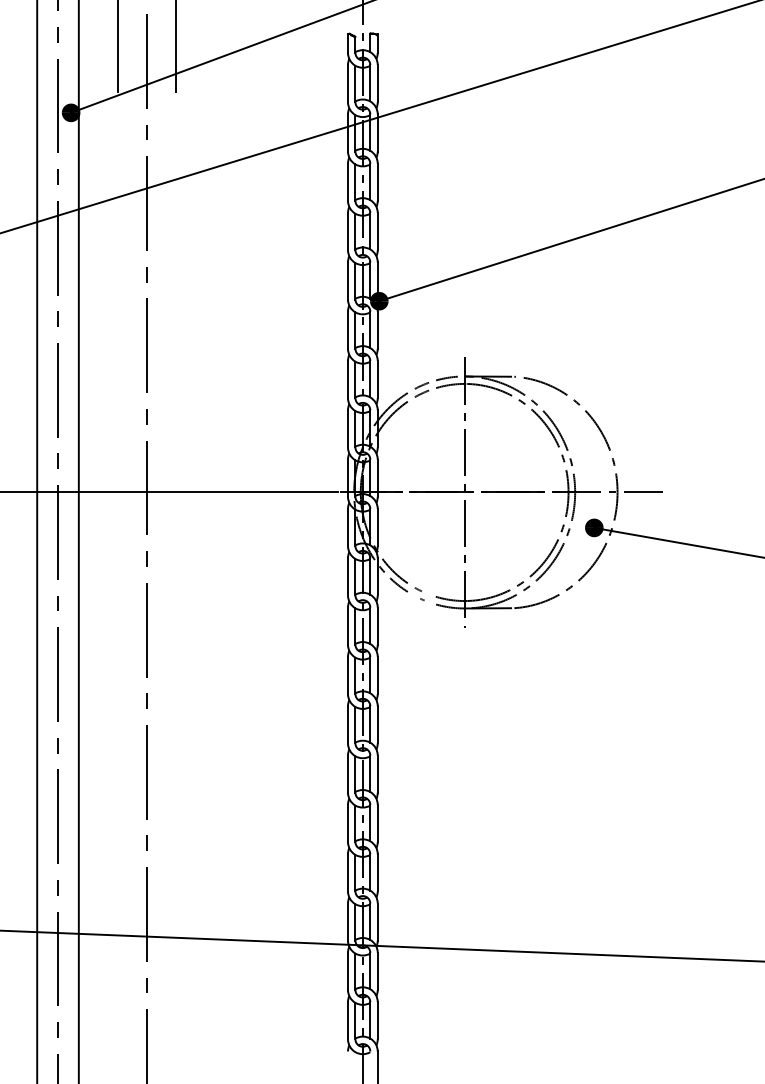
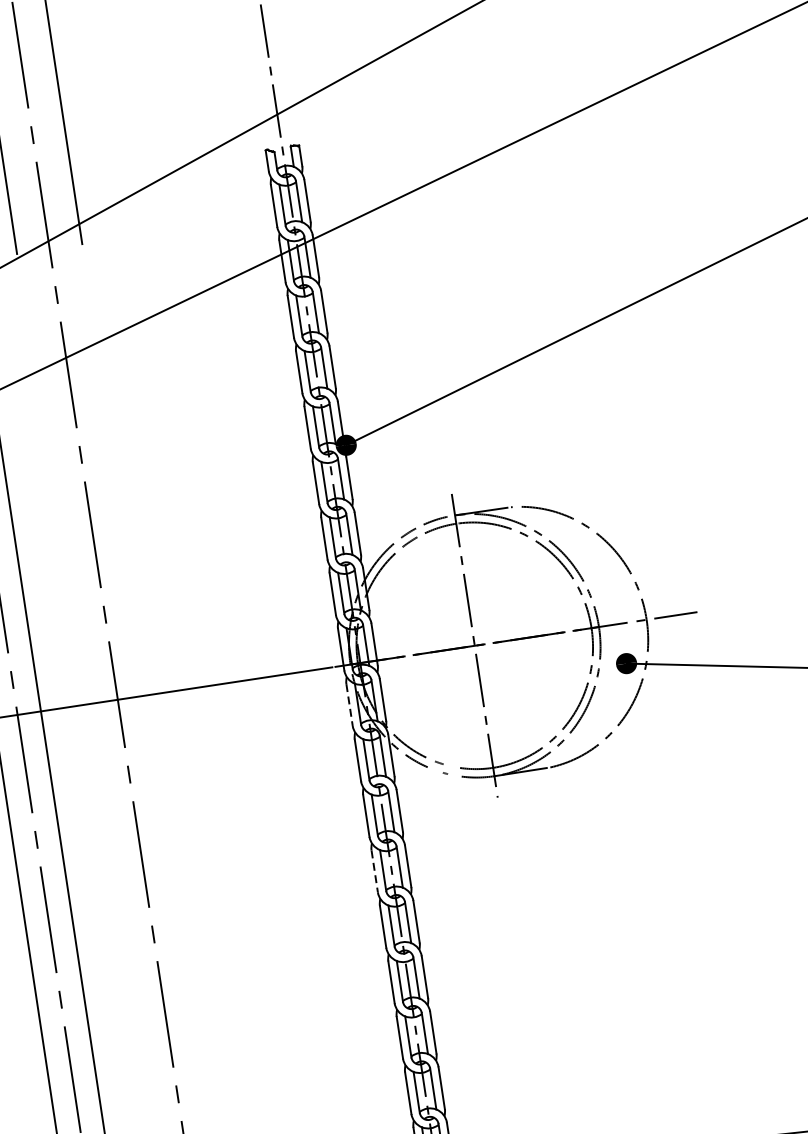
line: (348, 527) -> (350, 704), solid -> dashed
line: (348, 675) -> (375, 871), solid -> dashed

